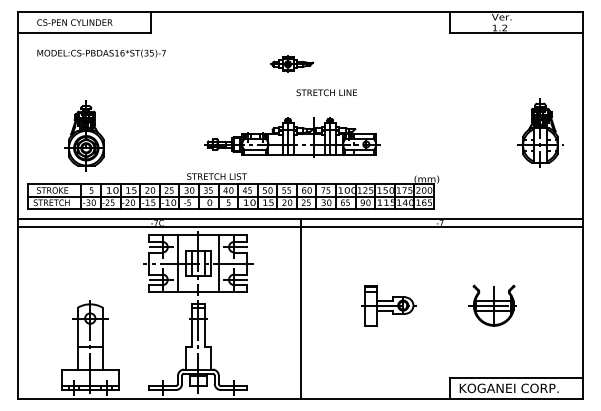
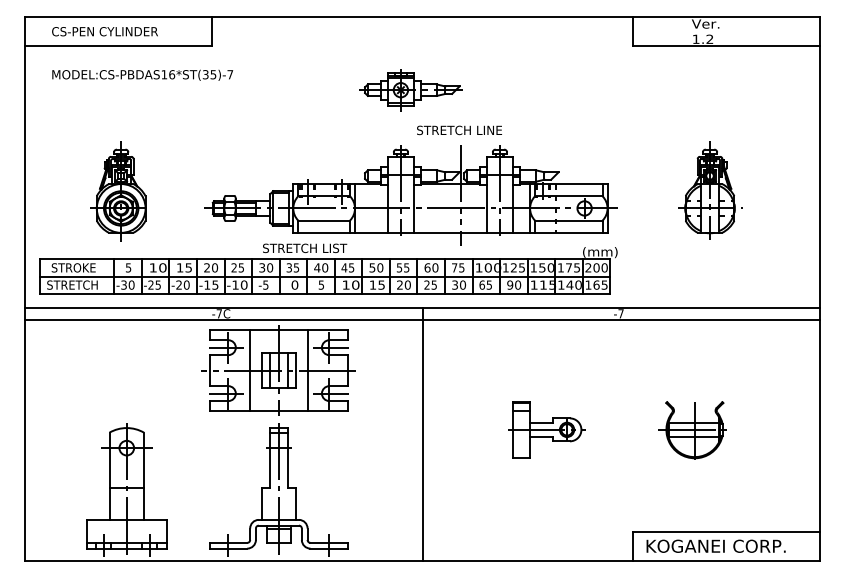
part: (291, 64) -> (410, 90), size x1.67
part: (540, 132) -> (710, 190), moved
part: (291, 139) -> (410, 195), size x1.67

